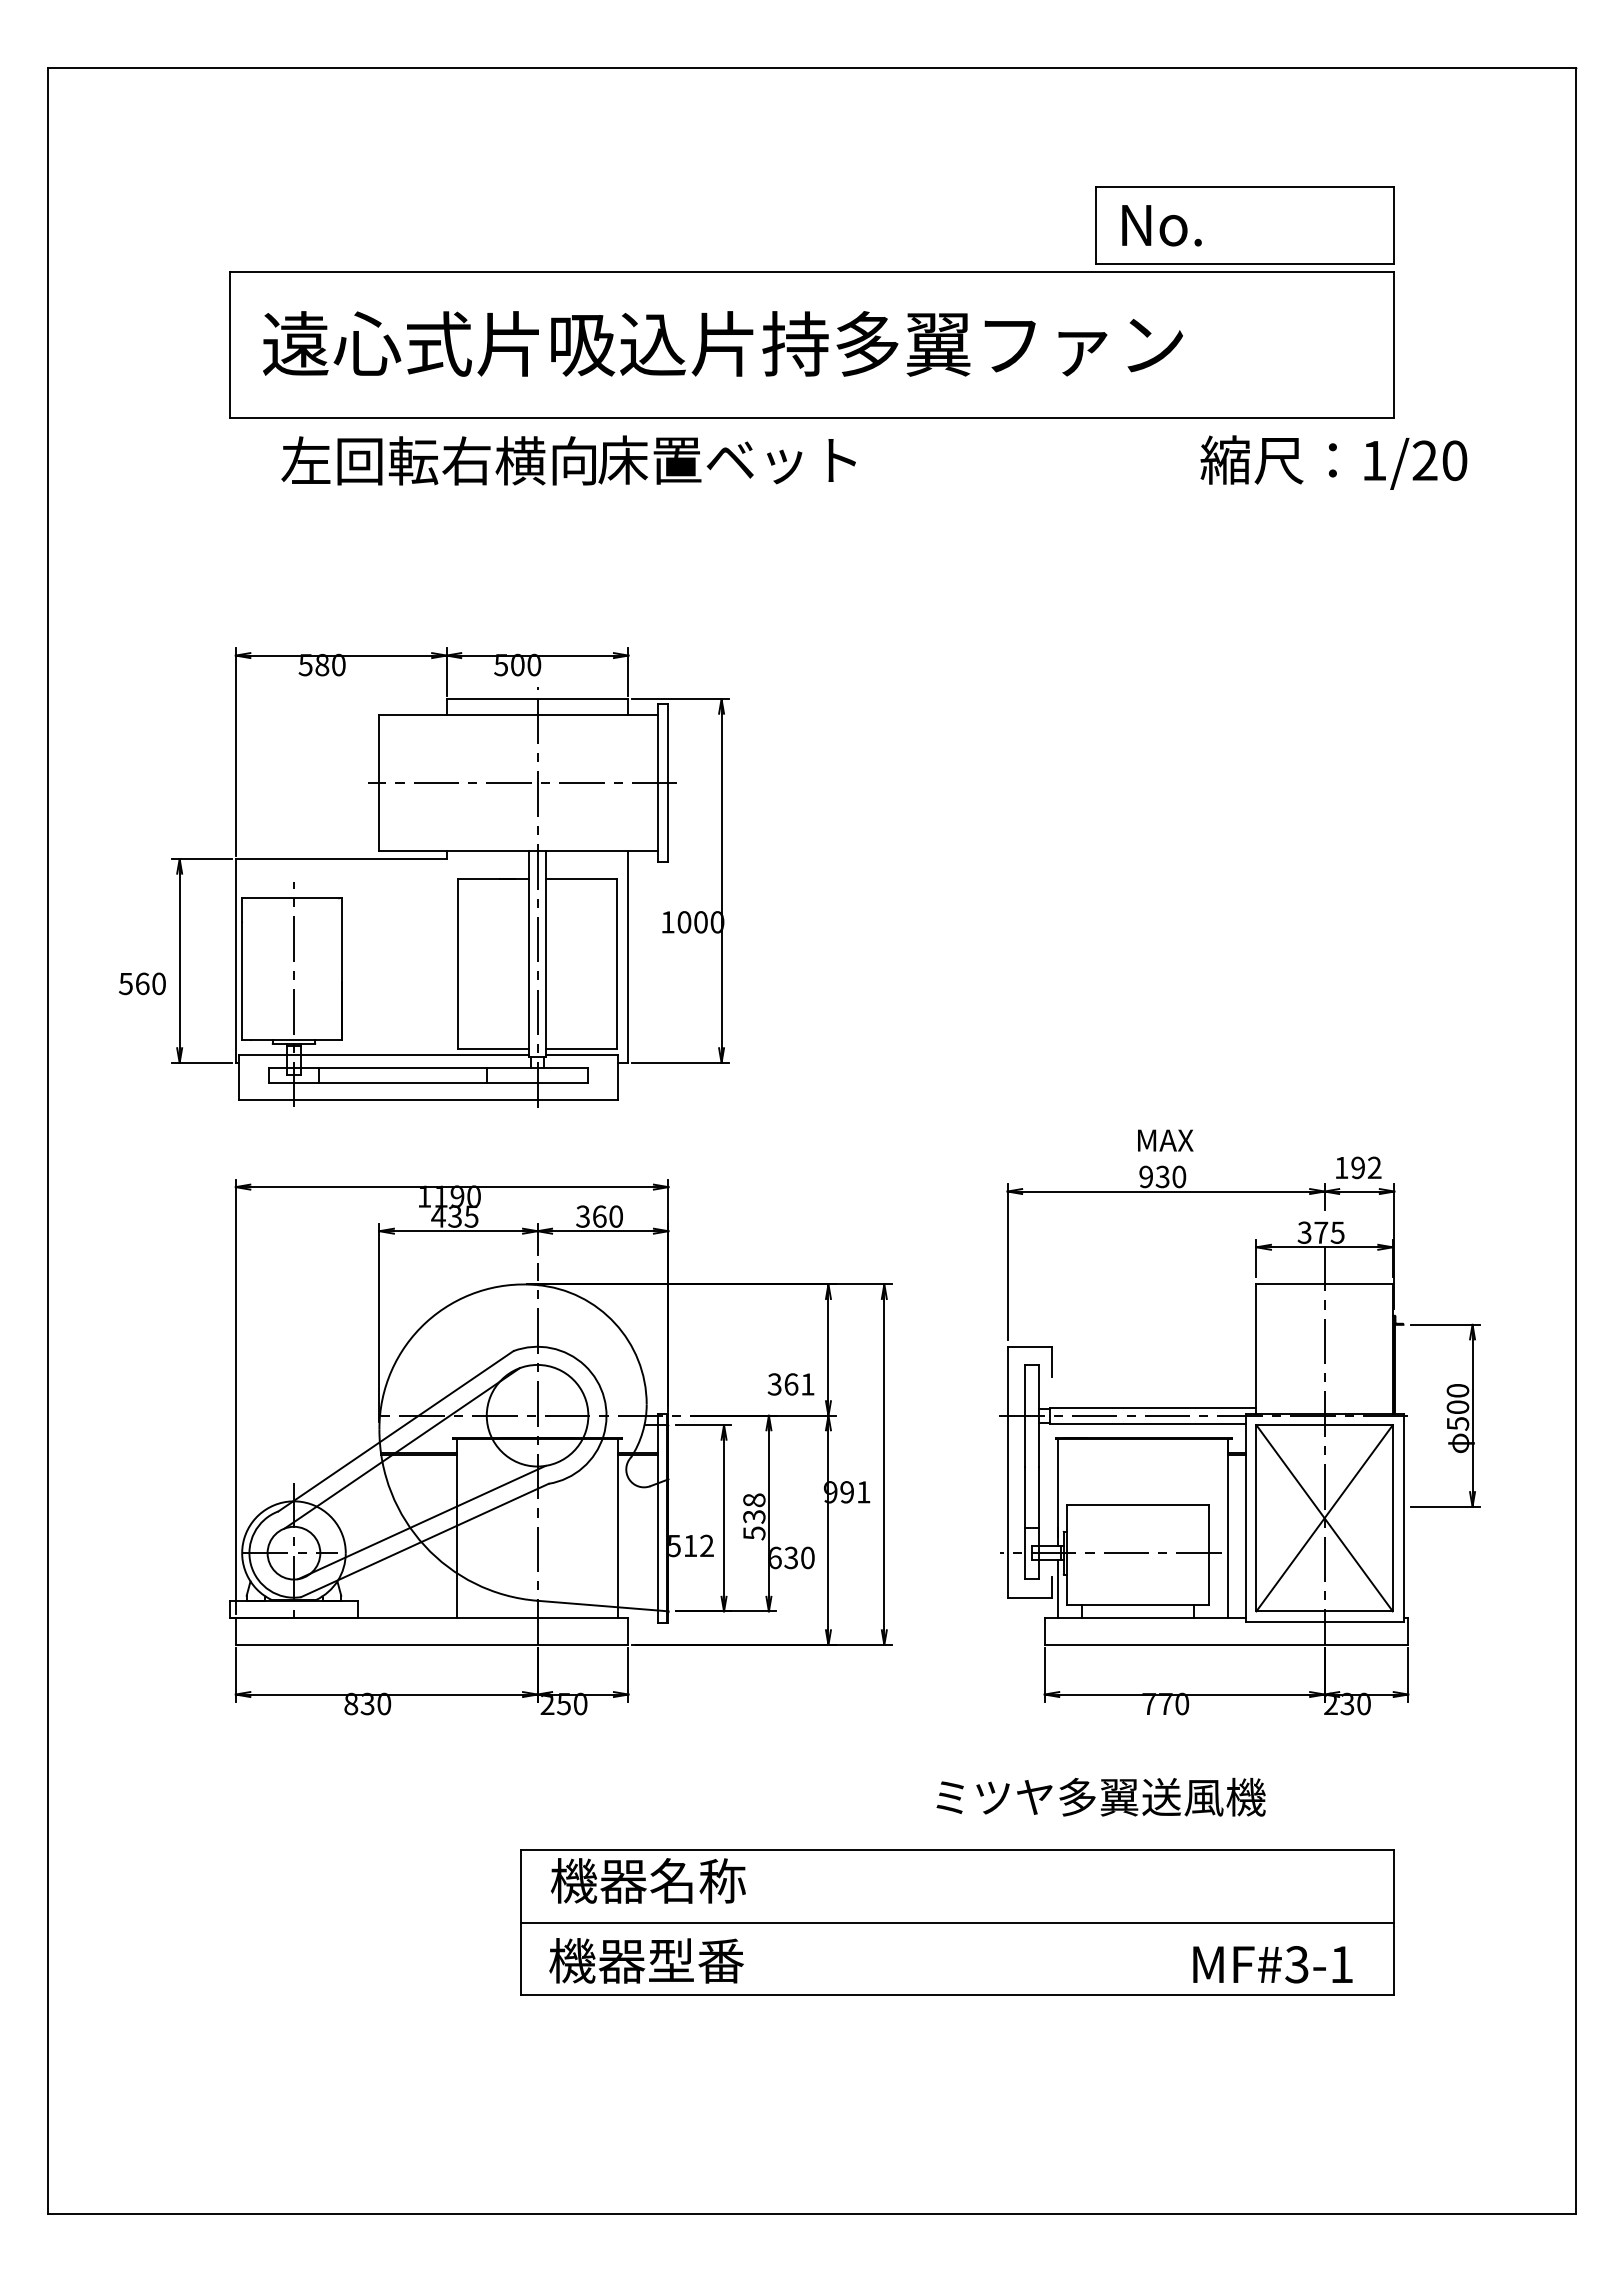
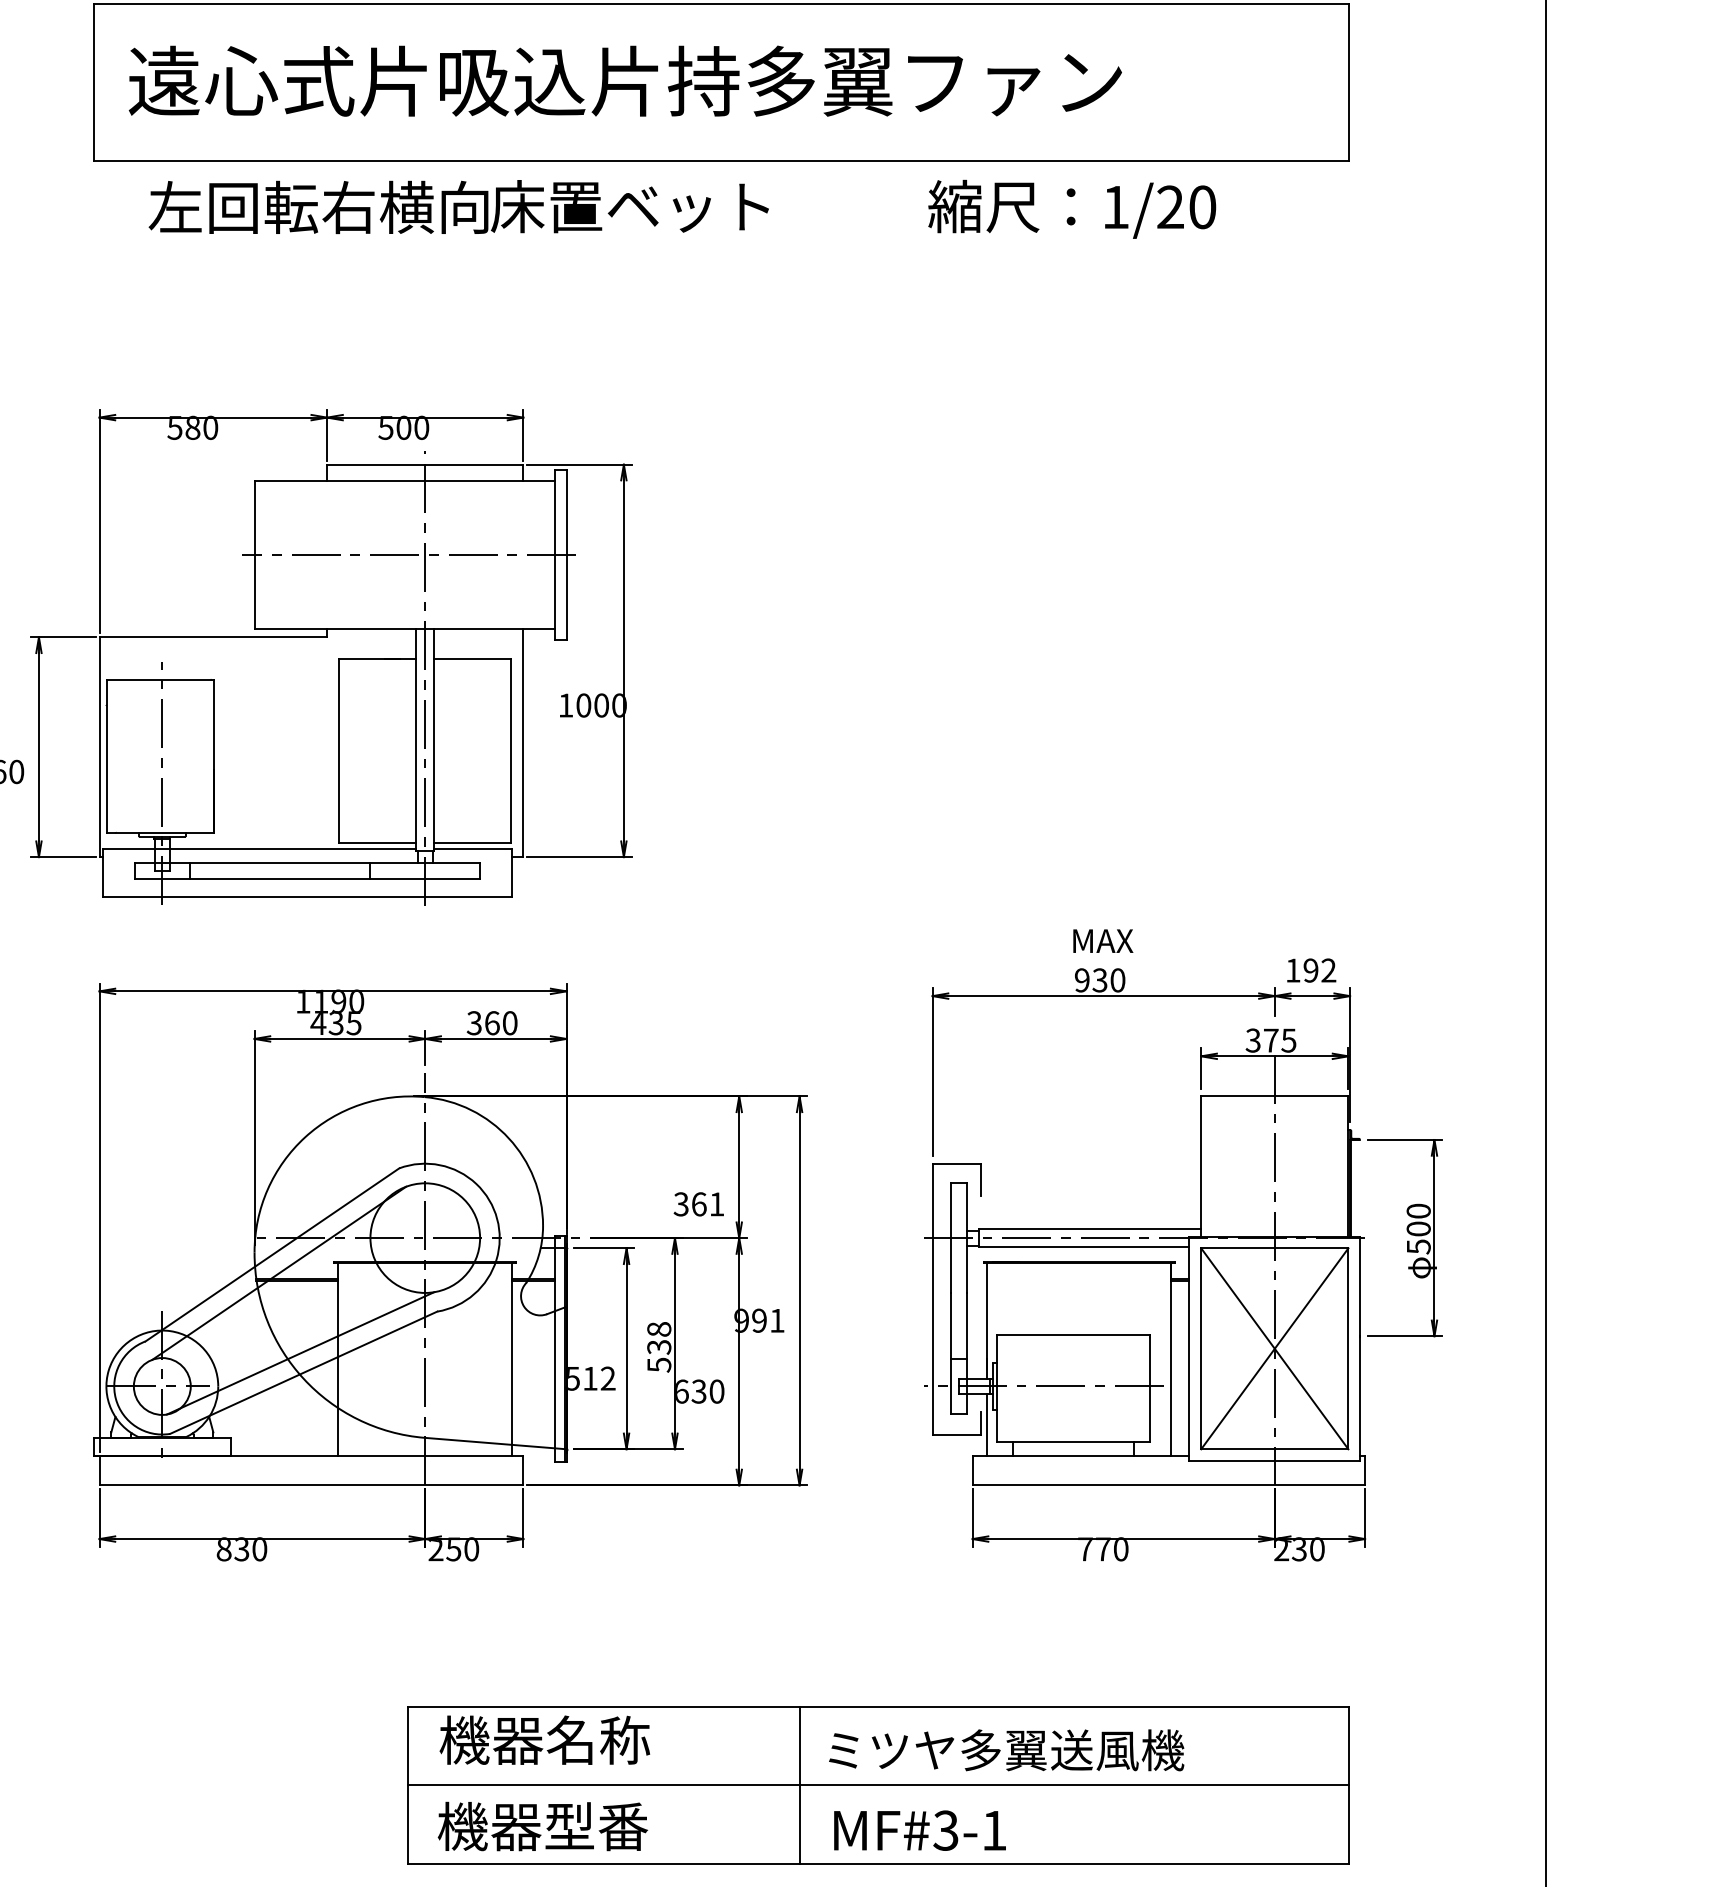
text: (1333, 462) -> (1071, 209), moved
text: (1100, 1796) -> (1005, 1749), moved
line: (884, 1922) -> (799, 1785), added
text: (1272, 1964) -> (919, 1830), moved

